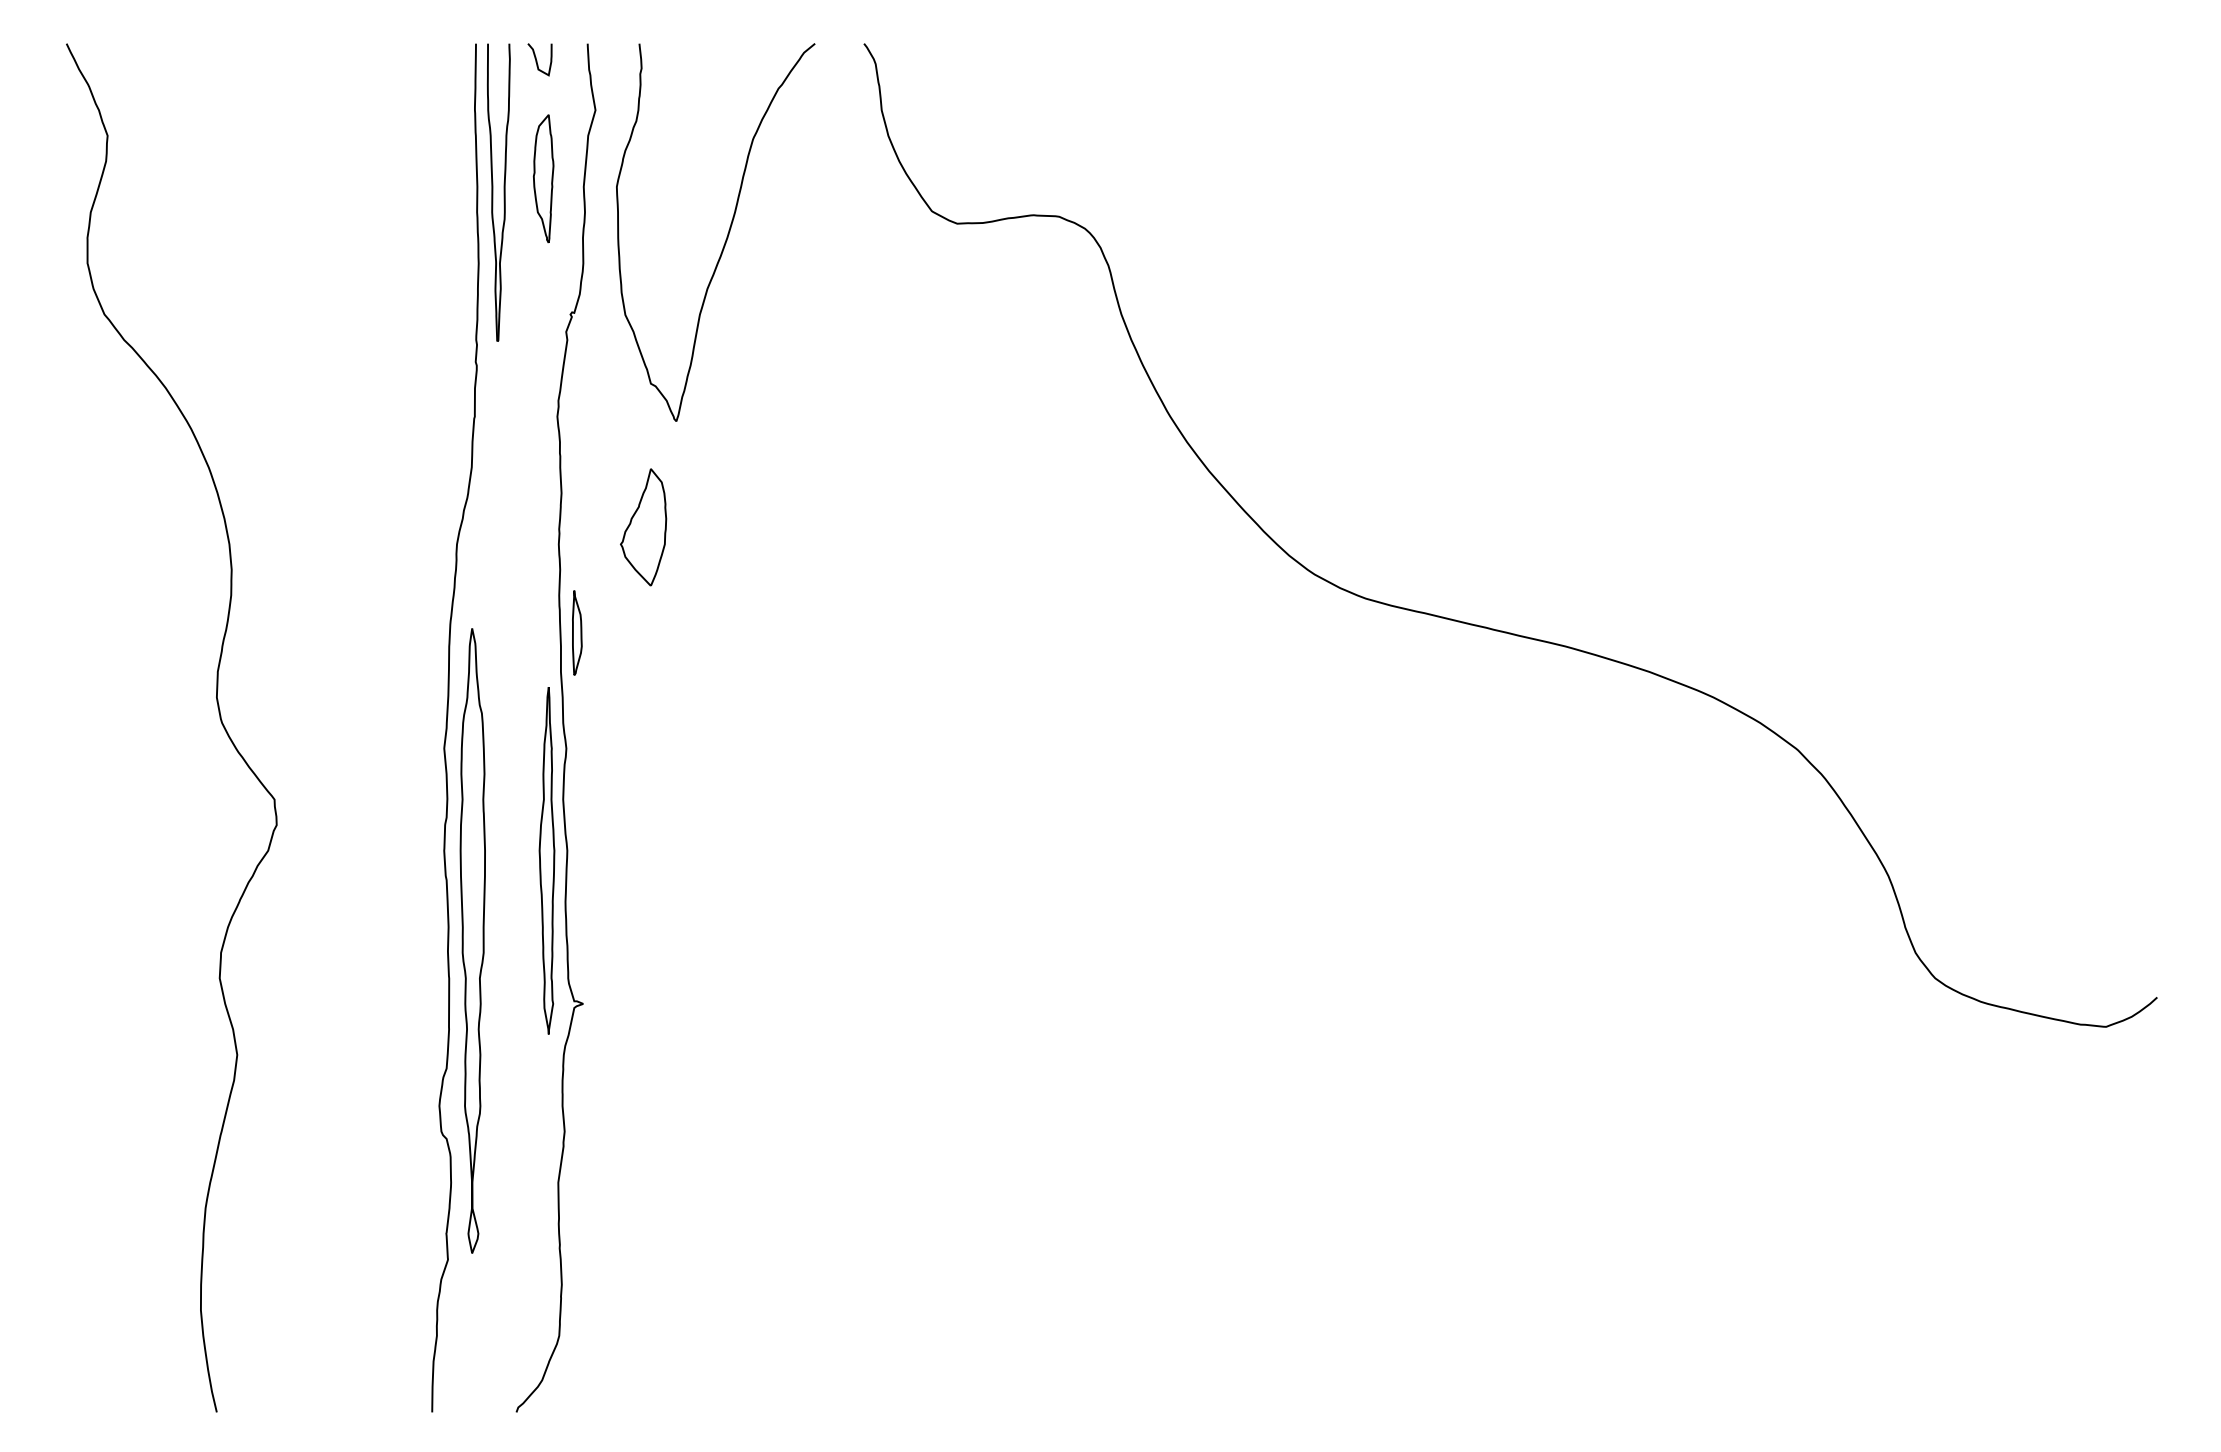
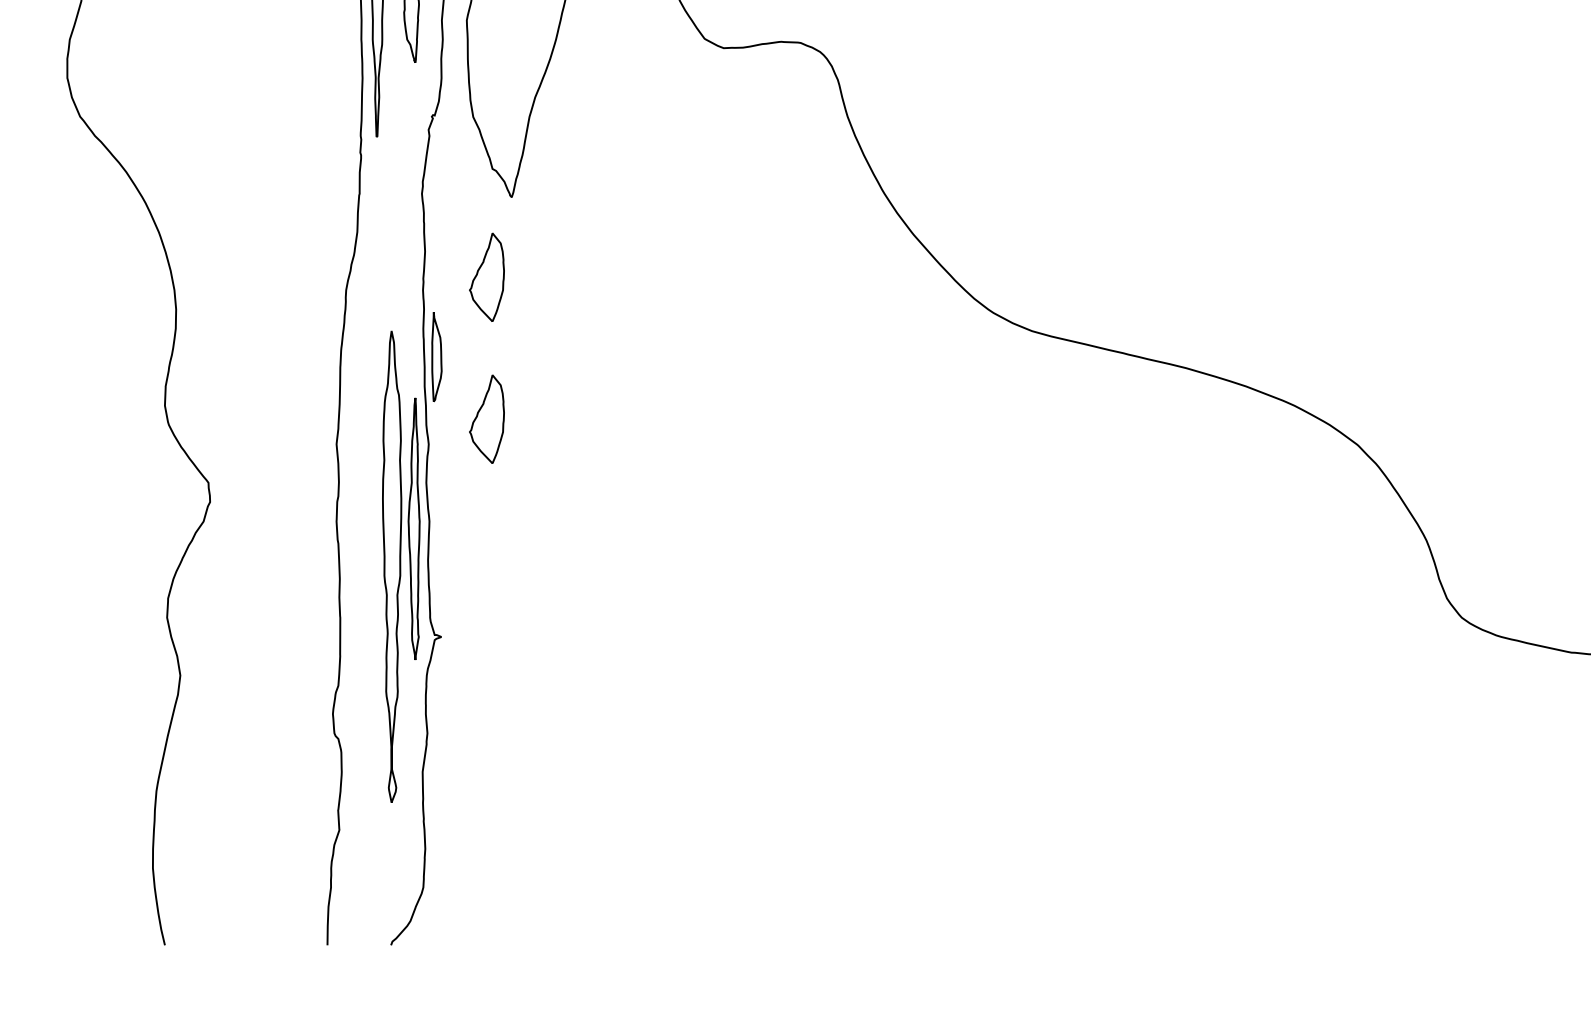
part: (577, 632) -> (437, 356), size x1.4
part: (643, 715) -> (486, 419), added
part: (472, 940) -> (391, 566), moved

